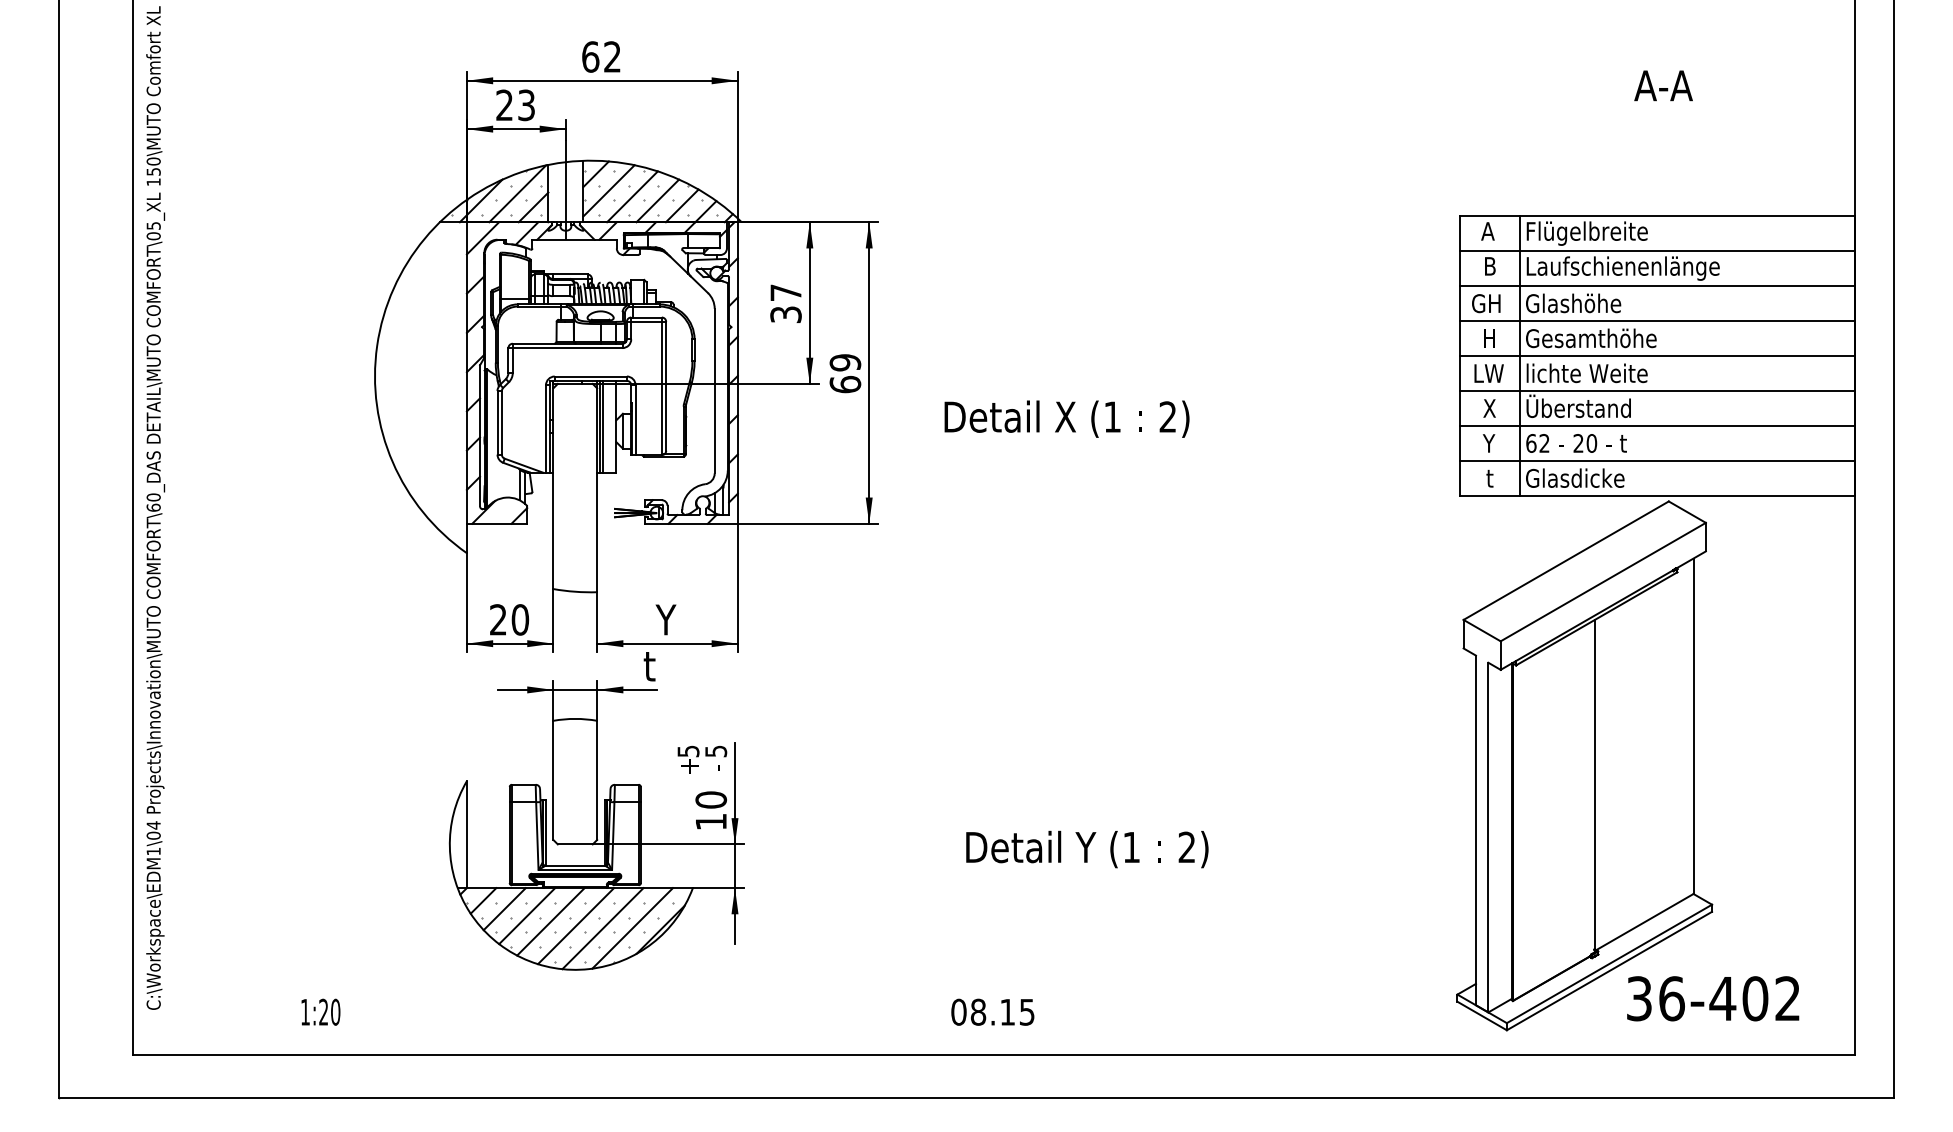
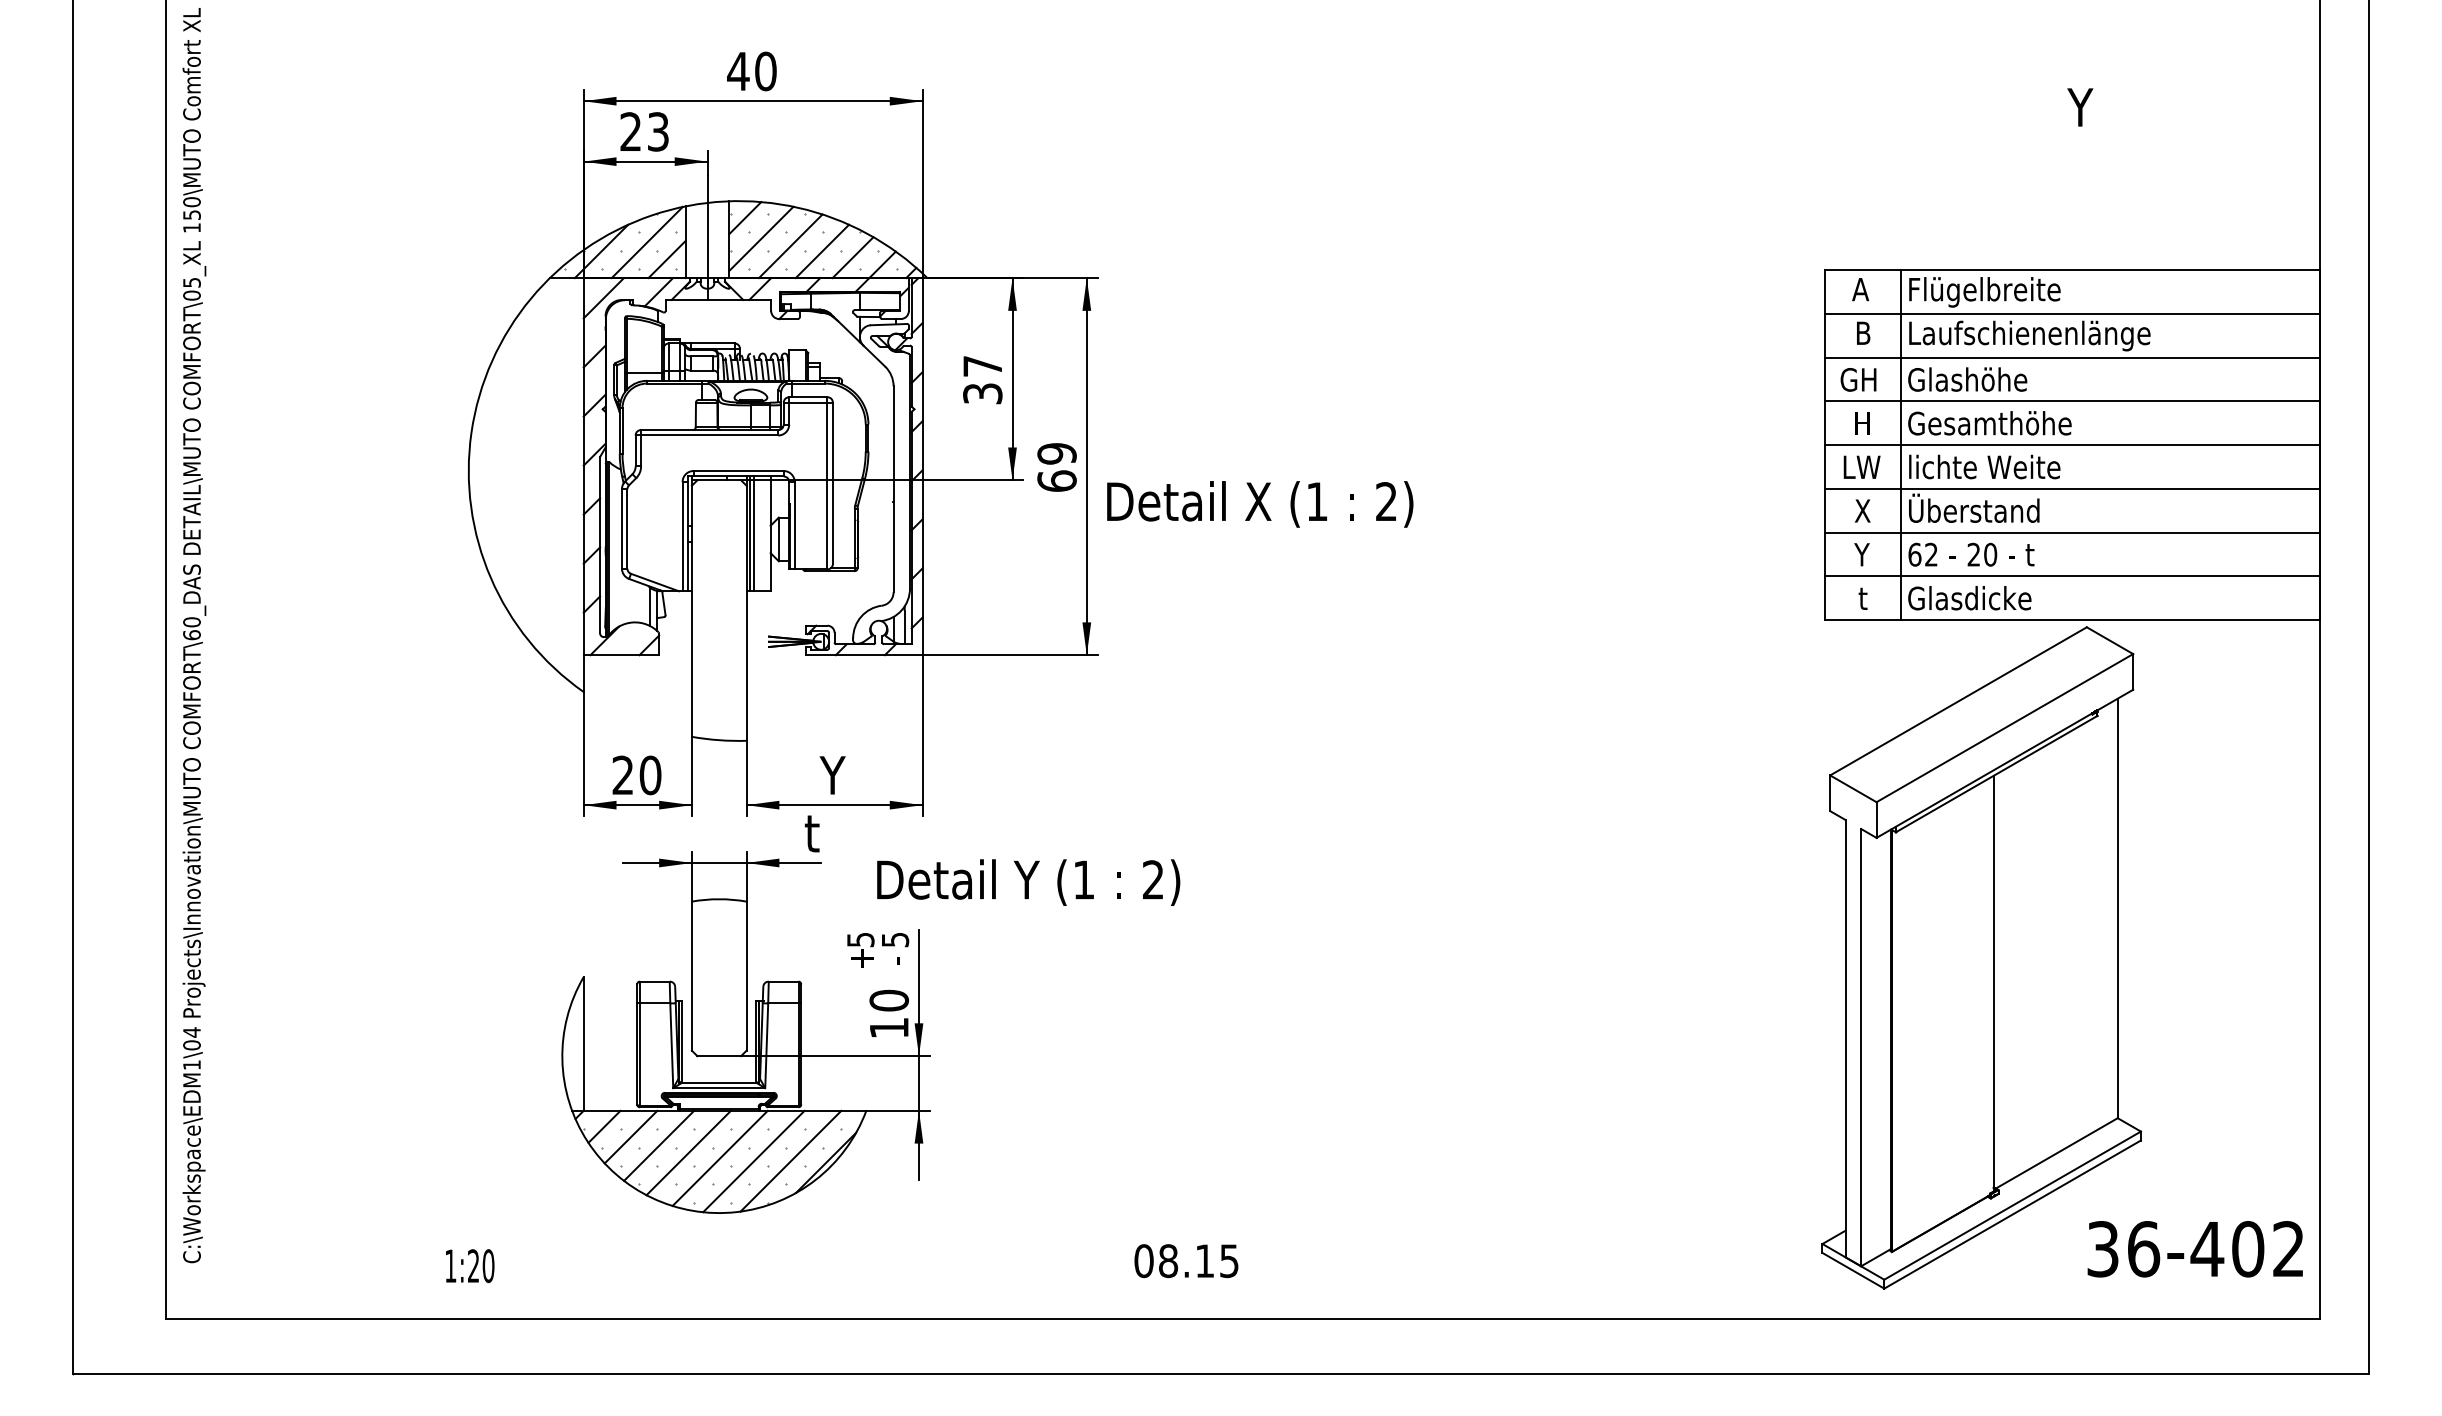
text: (601, 57) -> (751, 71), 62 -> 40
text: (1662, 85) -> (2079, 107), A-A -> Y
text: (1067, 419) -> (1260, 504), moved
text: (1087, 849) -> (1028, 882), moved
text: (1712, 998) -> (2194, 1249), moved
text: (321, 1012) -> (470, 1266), moved
text: (992, 1012) -> (1186, 1261), moved

